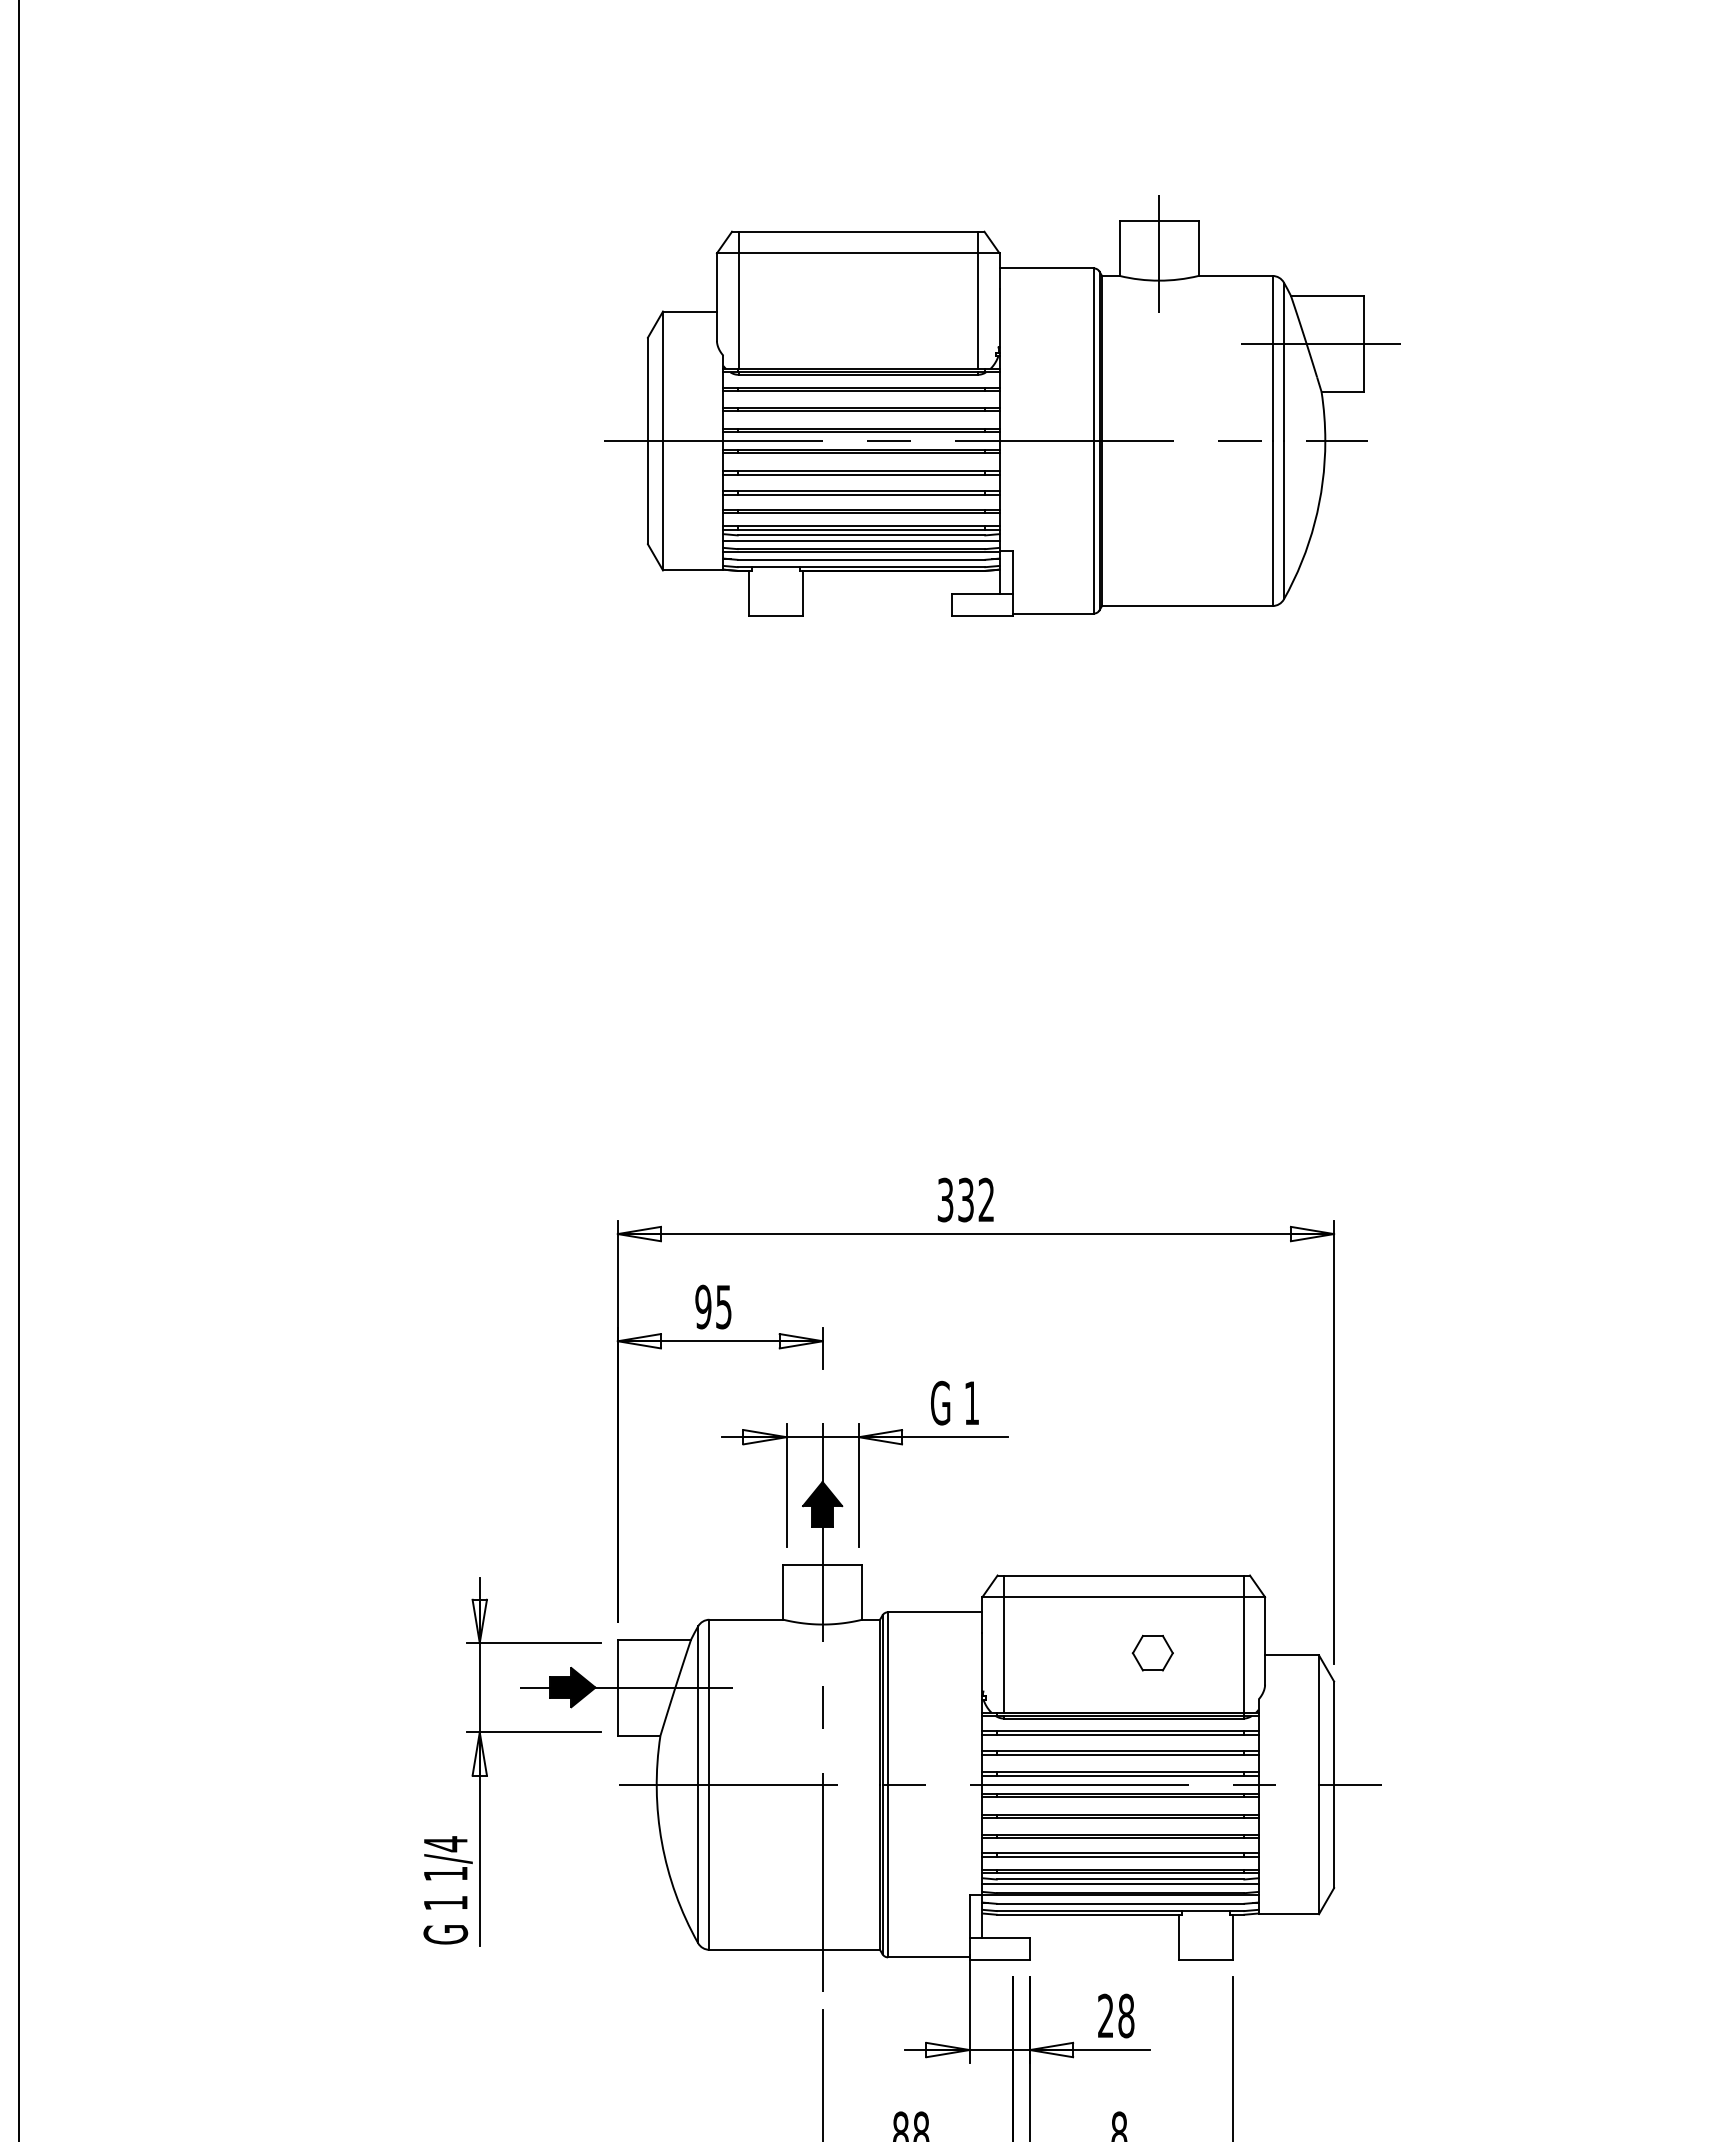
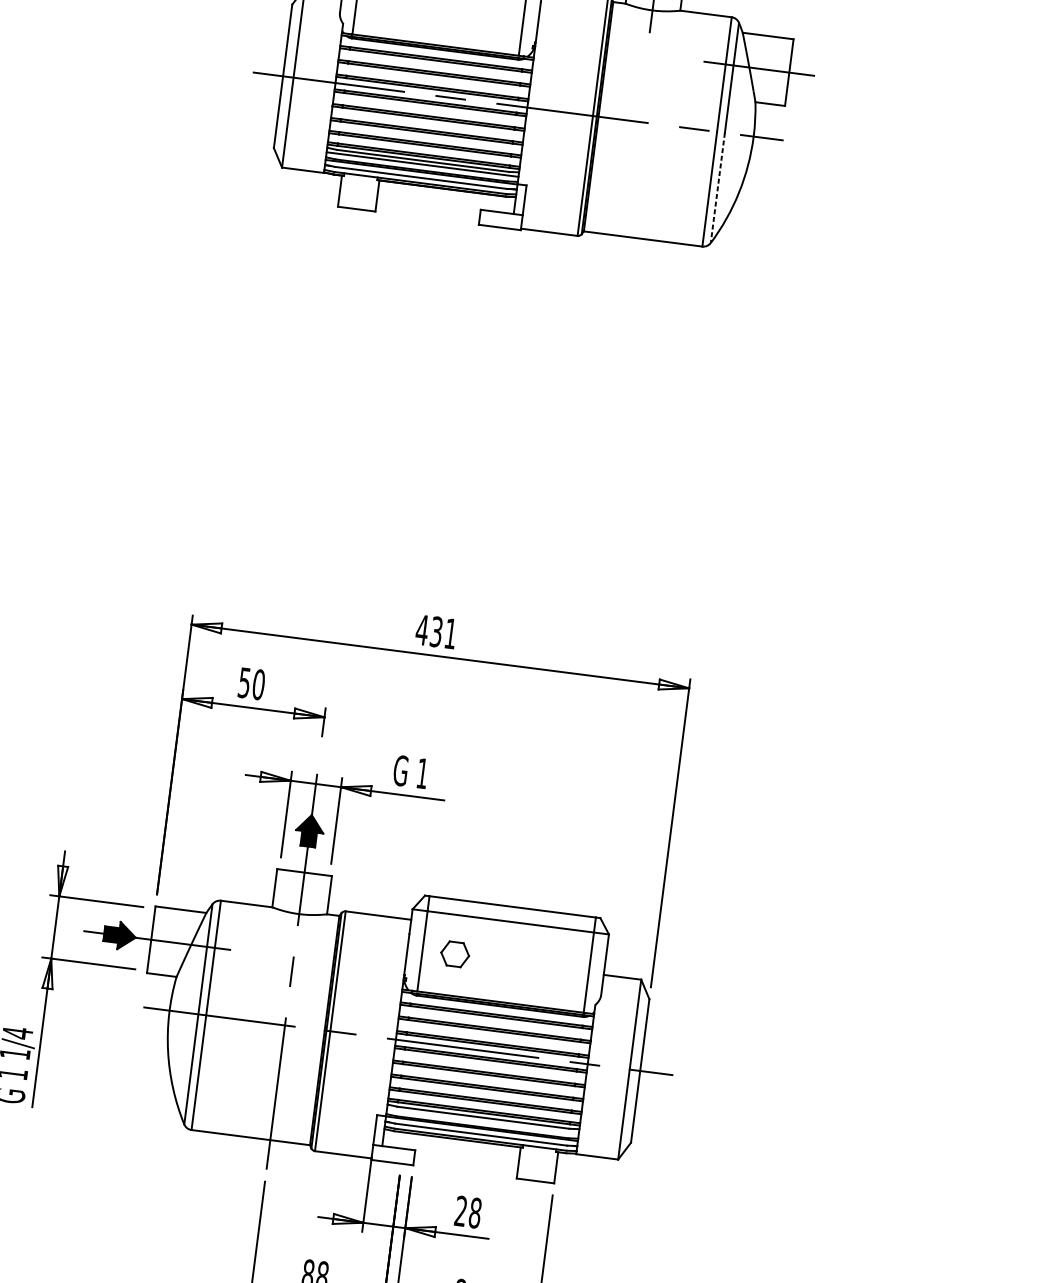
line: (1283, 520) -> (717, 188), solid -> dashed
text: (965, 1199) -> (436, 631), 332 -> 431
text: (713, 1306) -> (251, 683), 95 -> 50
part: (1152, 1652) -> (454, 953), moved
line: (1120, 1884) -> (482, 1121), removed

